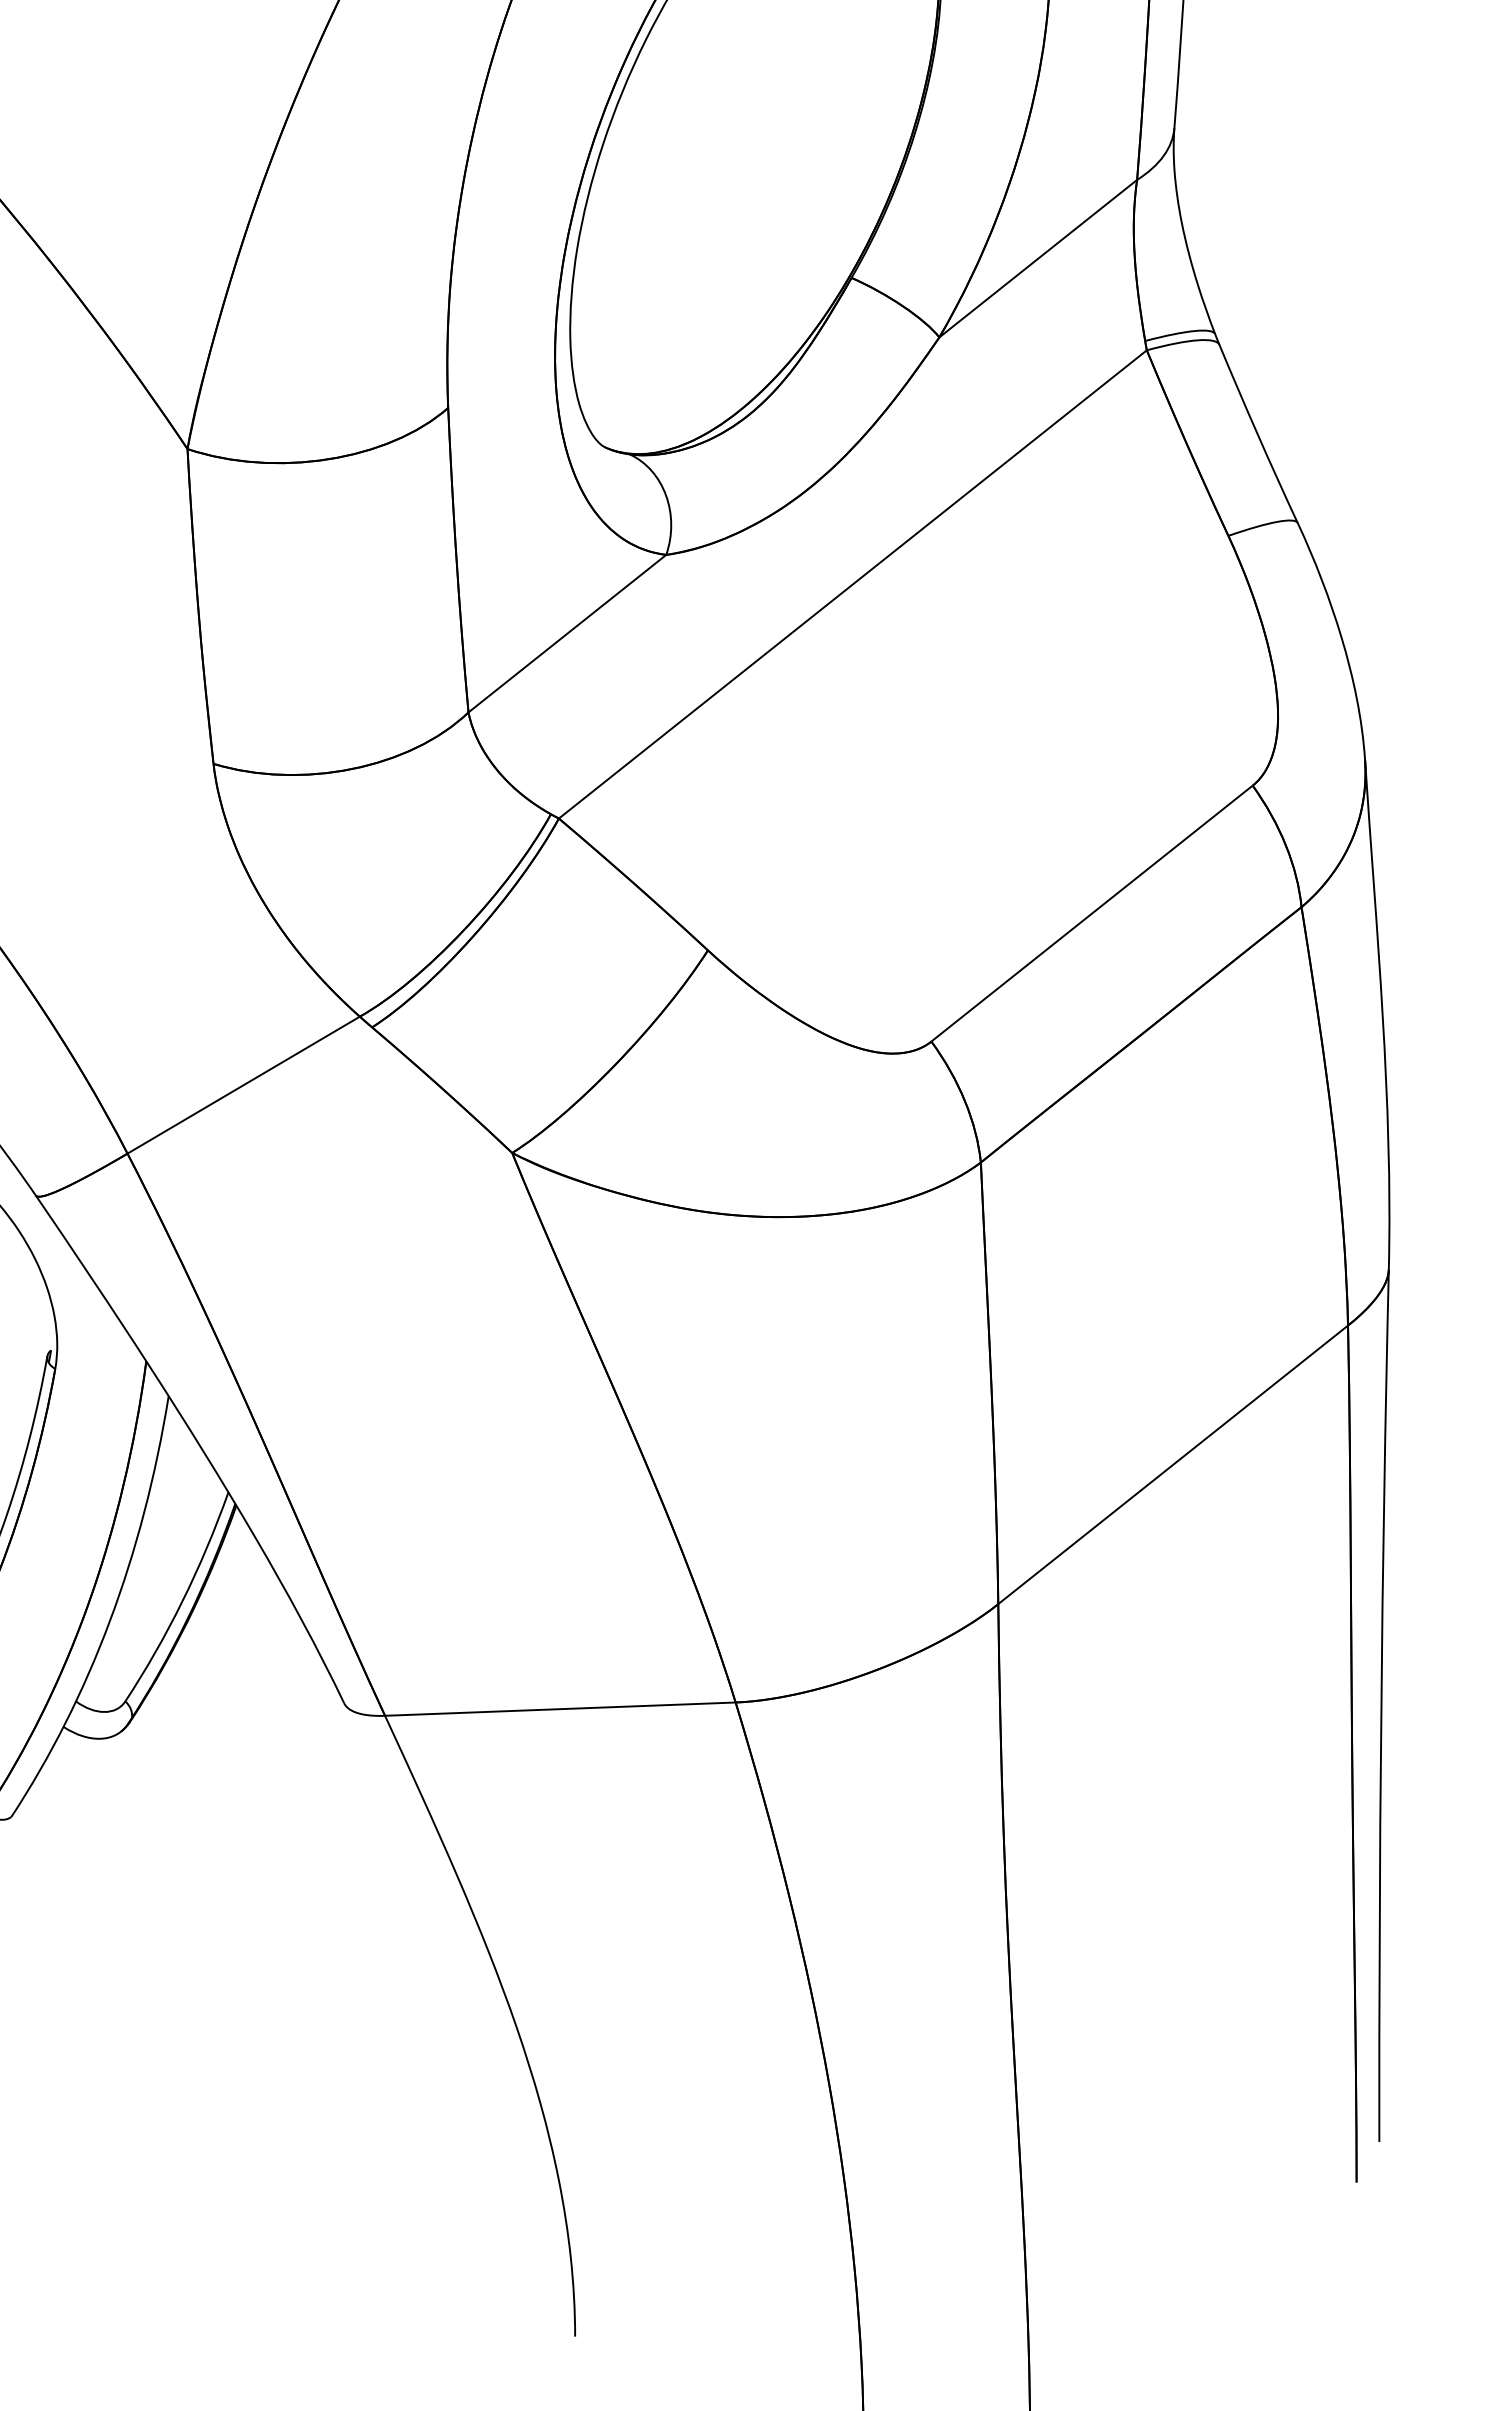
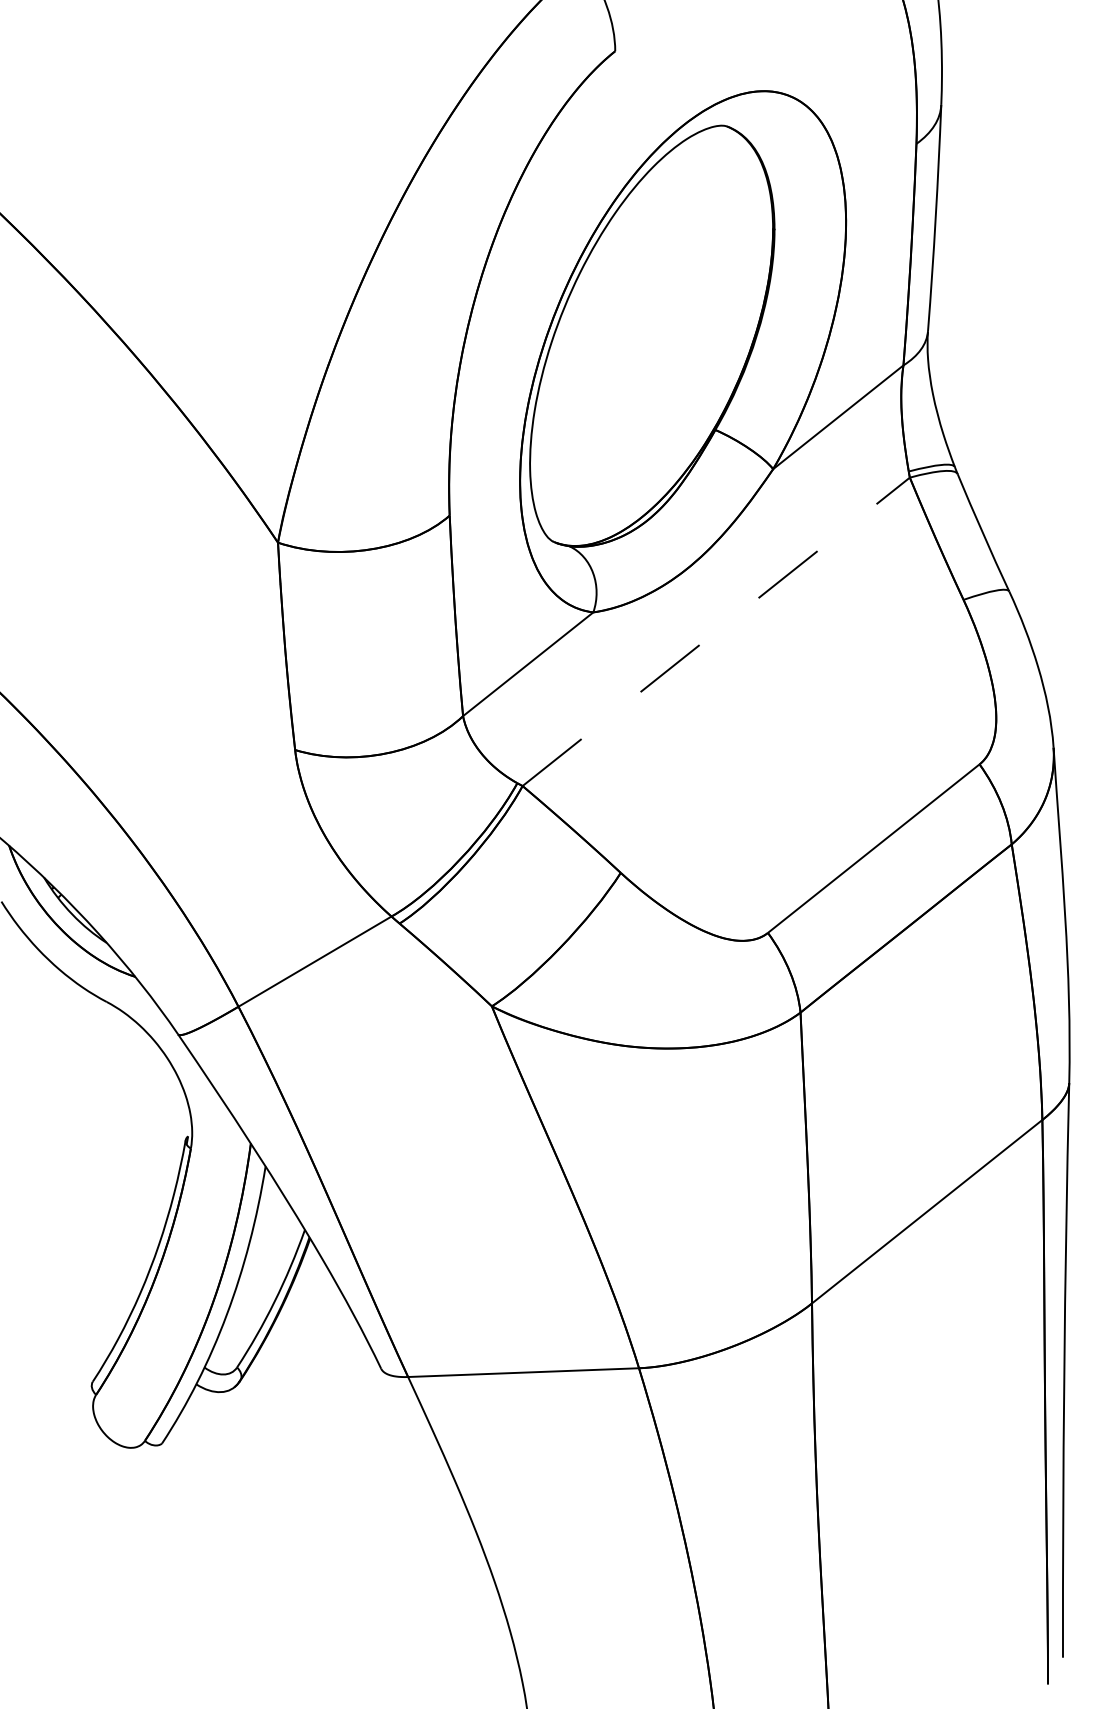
line: (853, 583) -> (716, 631), solid -> dashed

